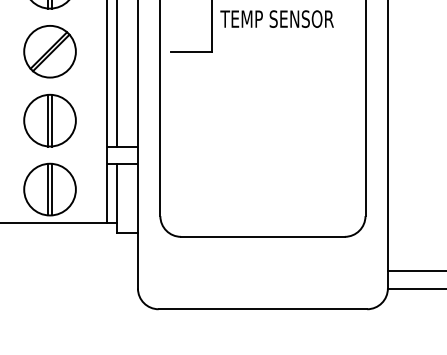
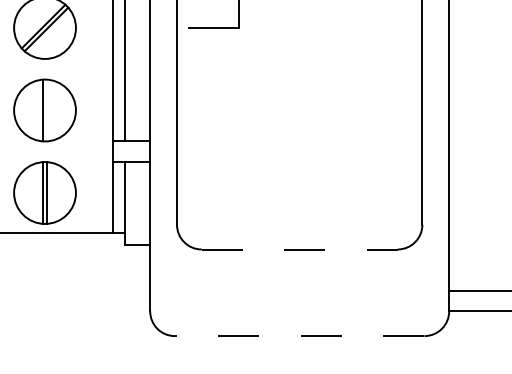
line: (51, 120) -> (46, 110), removed
line: (262, 236) -> (299, 249), solid -> dashed
line: (262, 309) -> (299, 336), solid -> dashed

